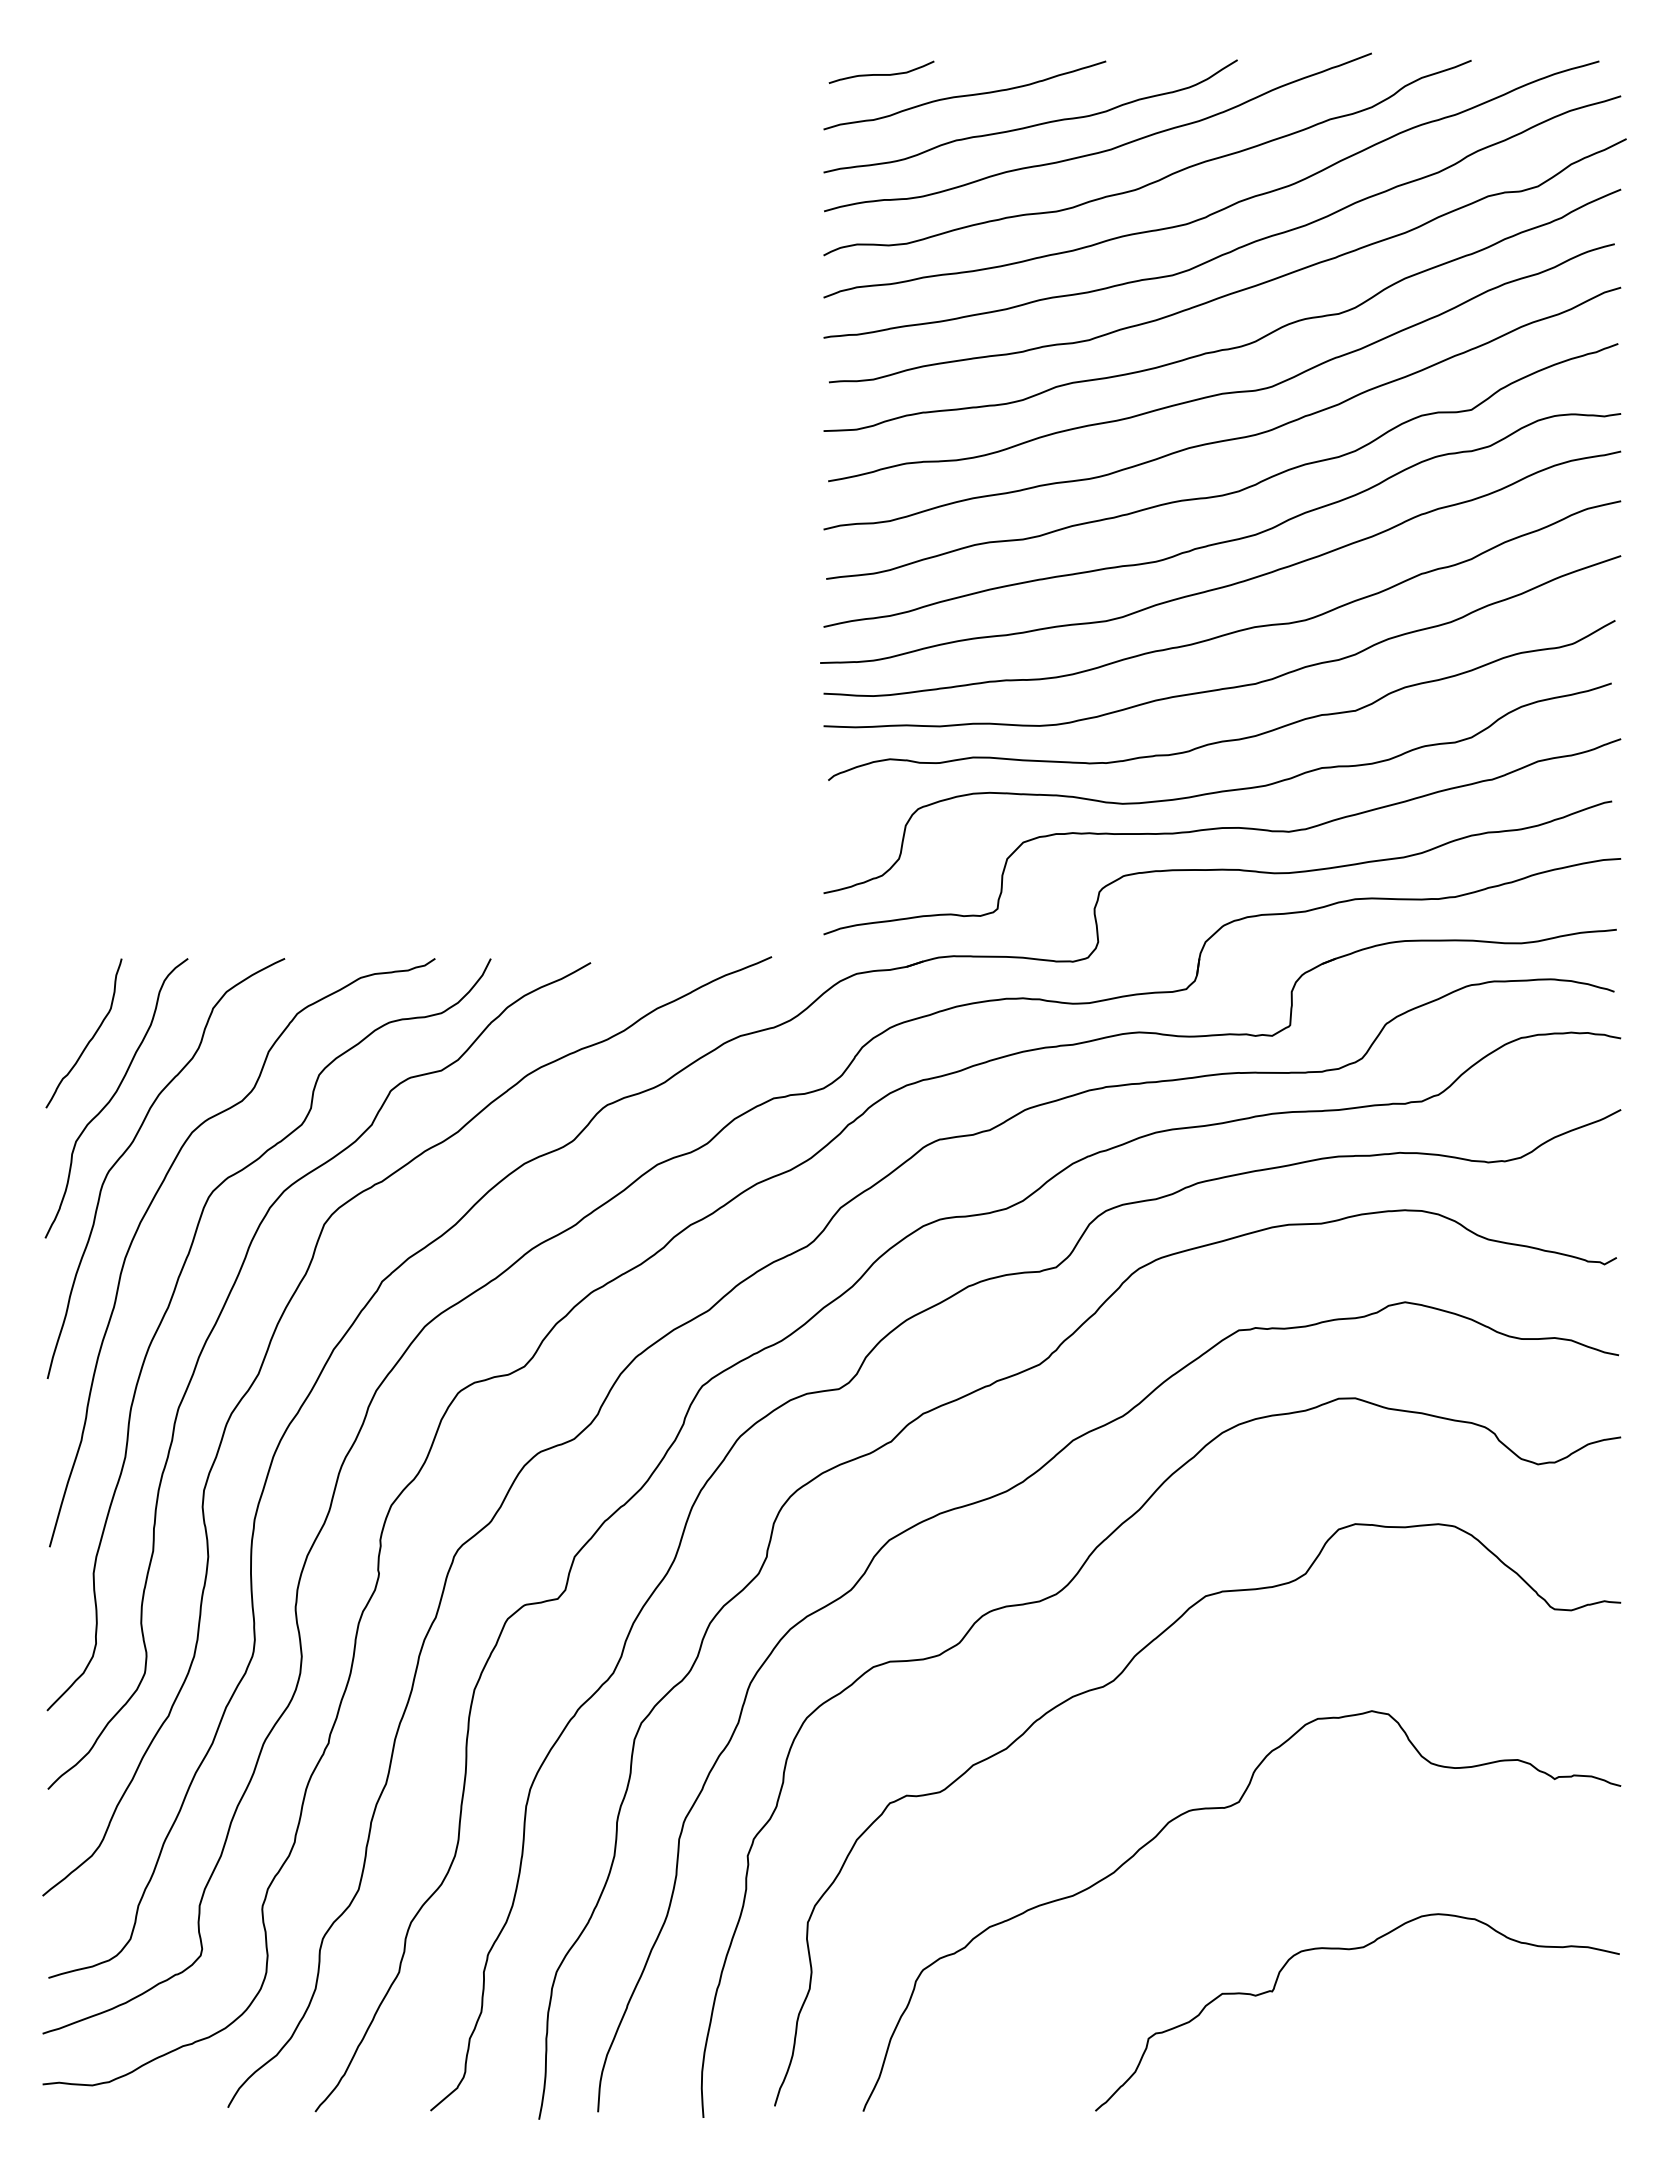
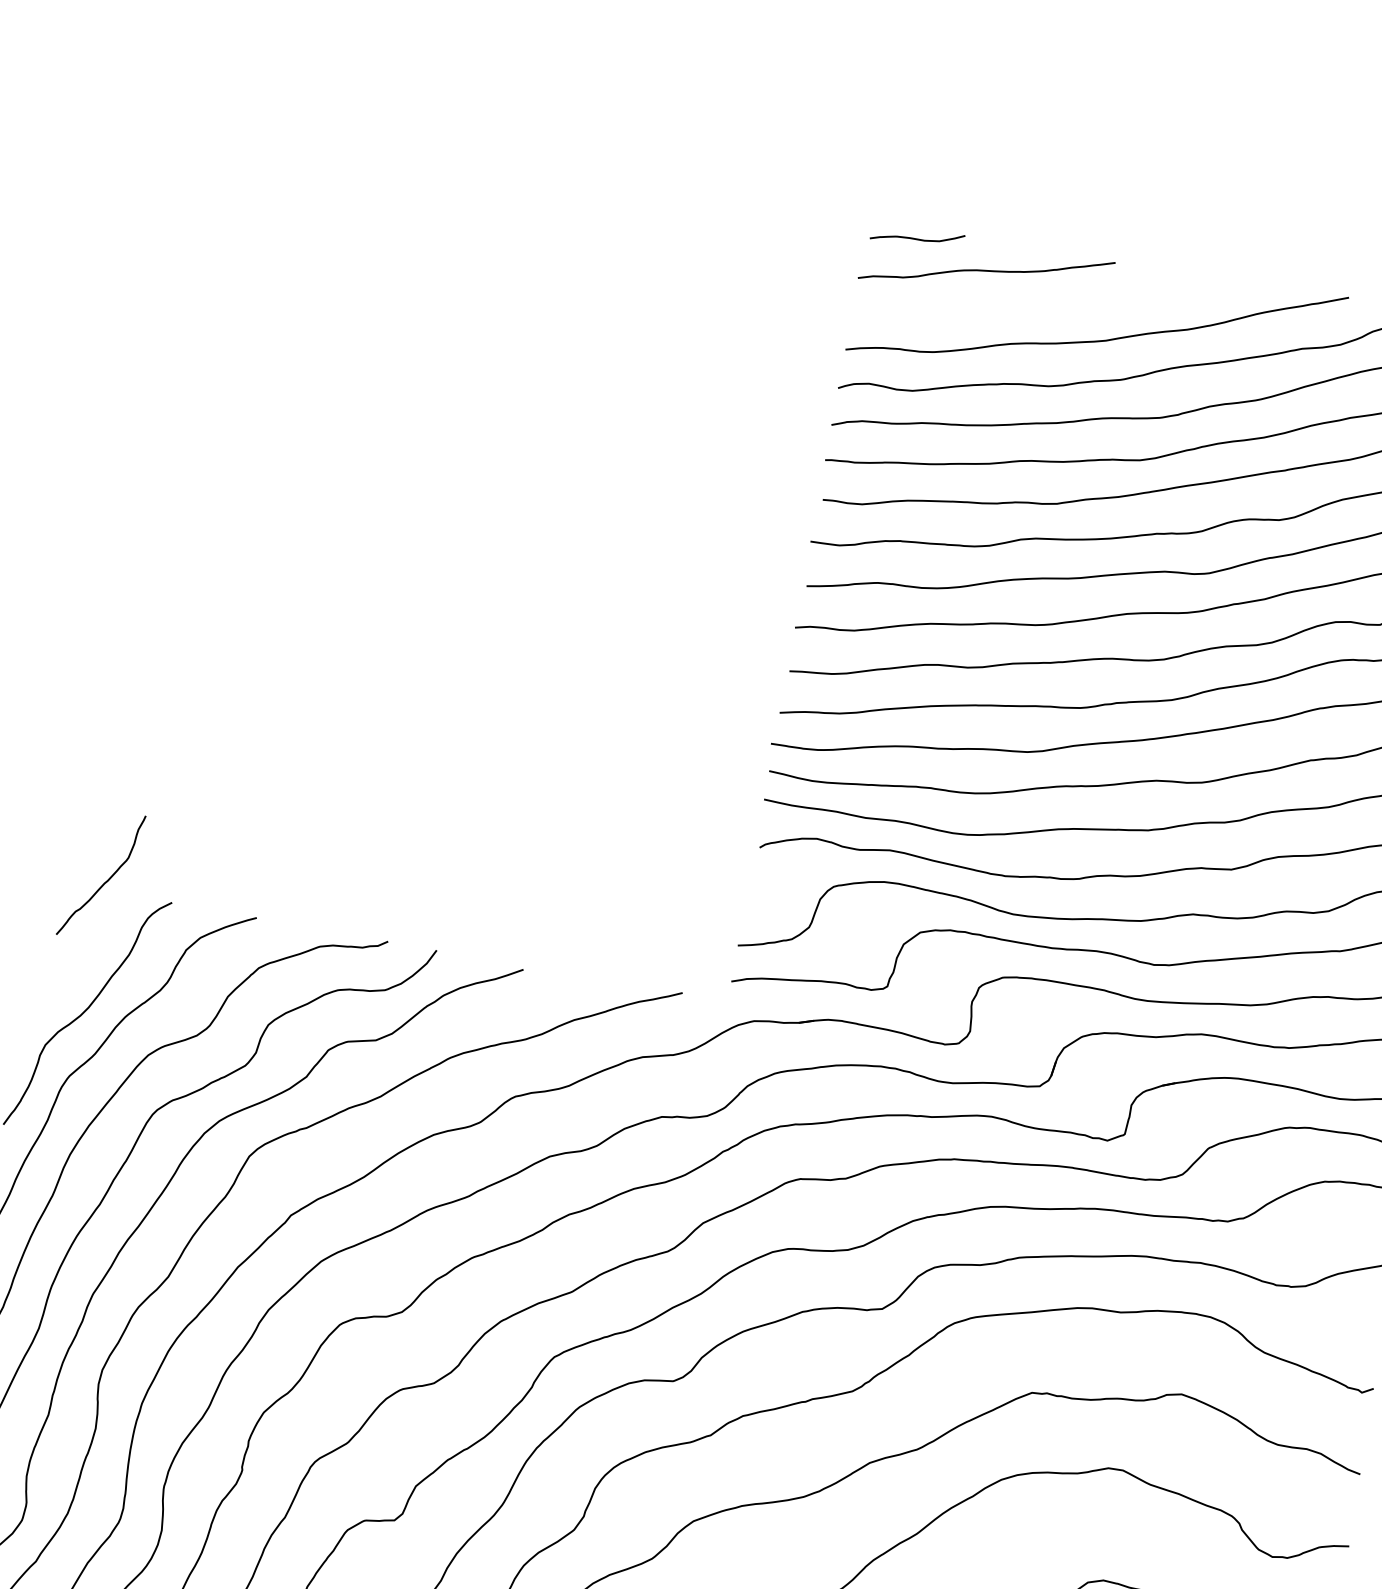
curve: (1034, 124) -> (1043, 306), removed
curve: (91, 1037) -> (107, 880), moved

